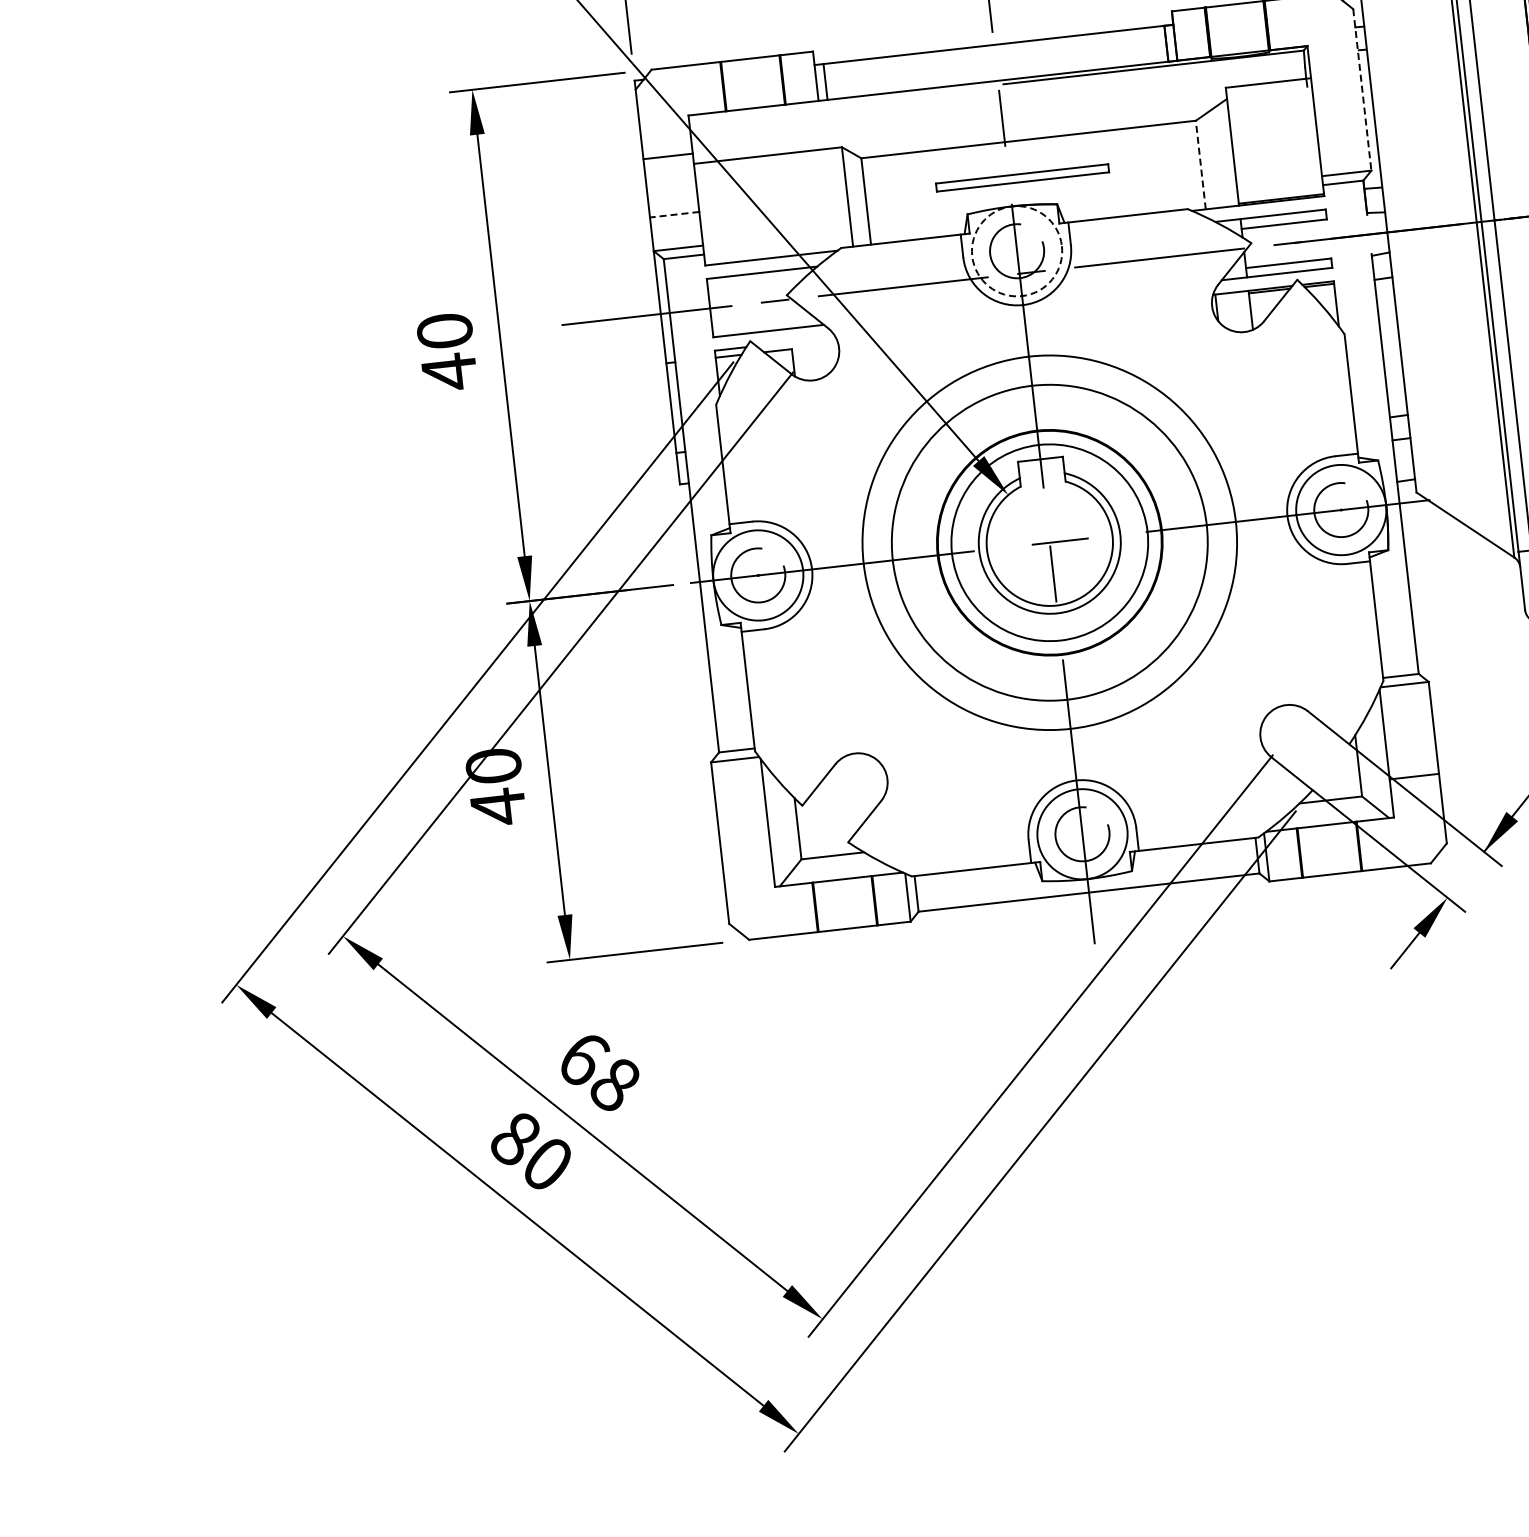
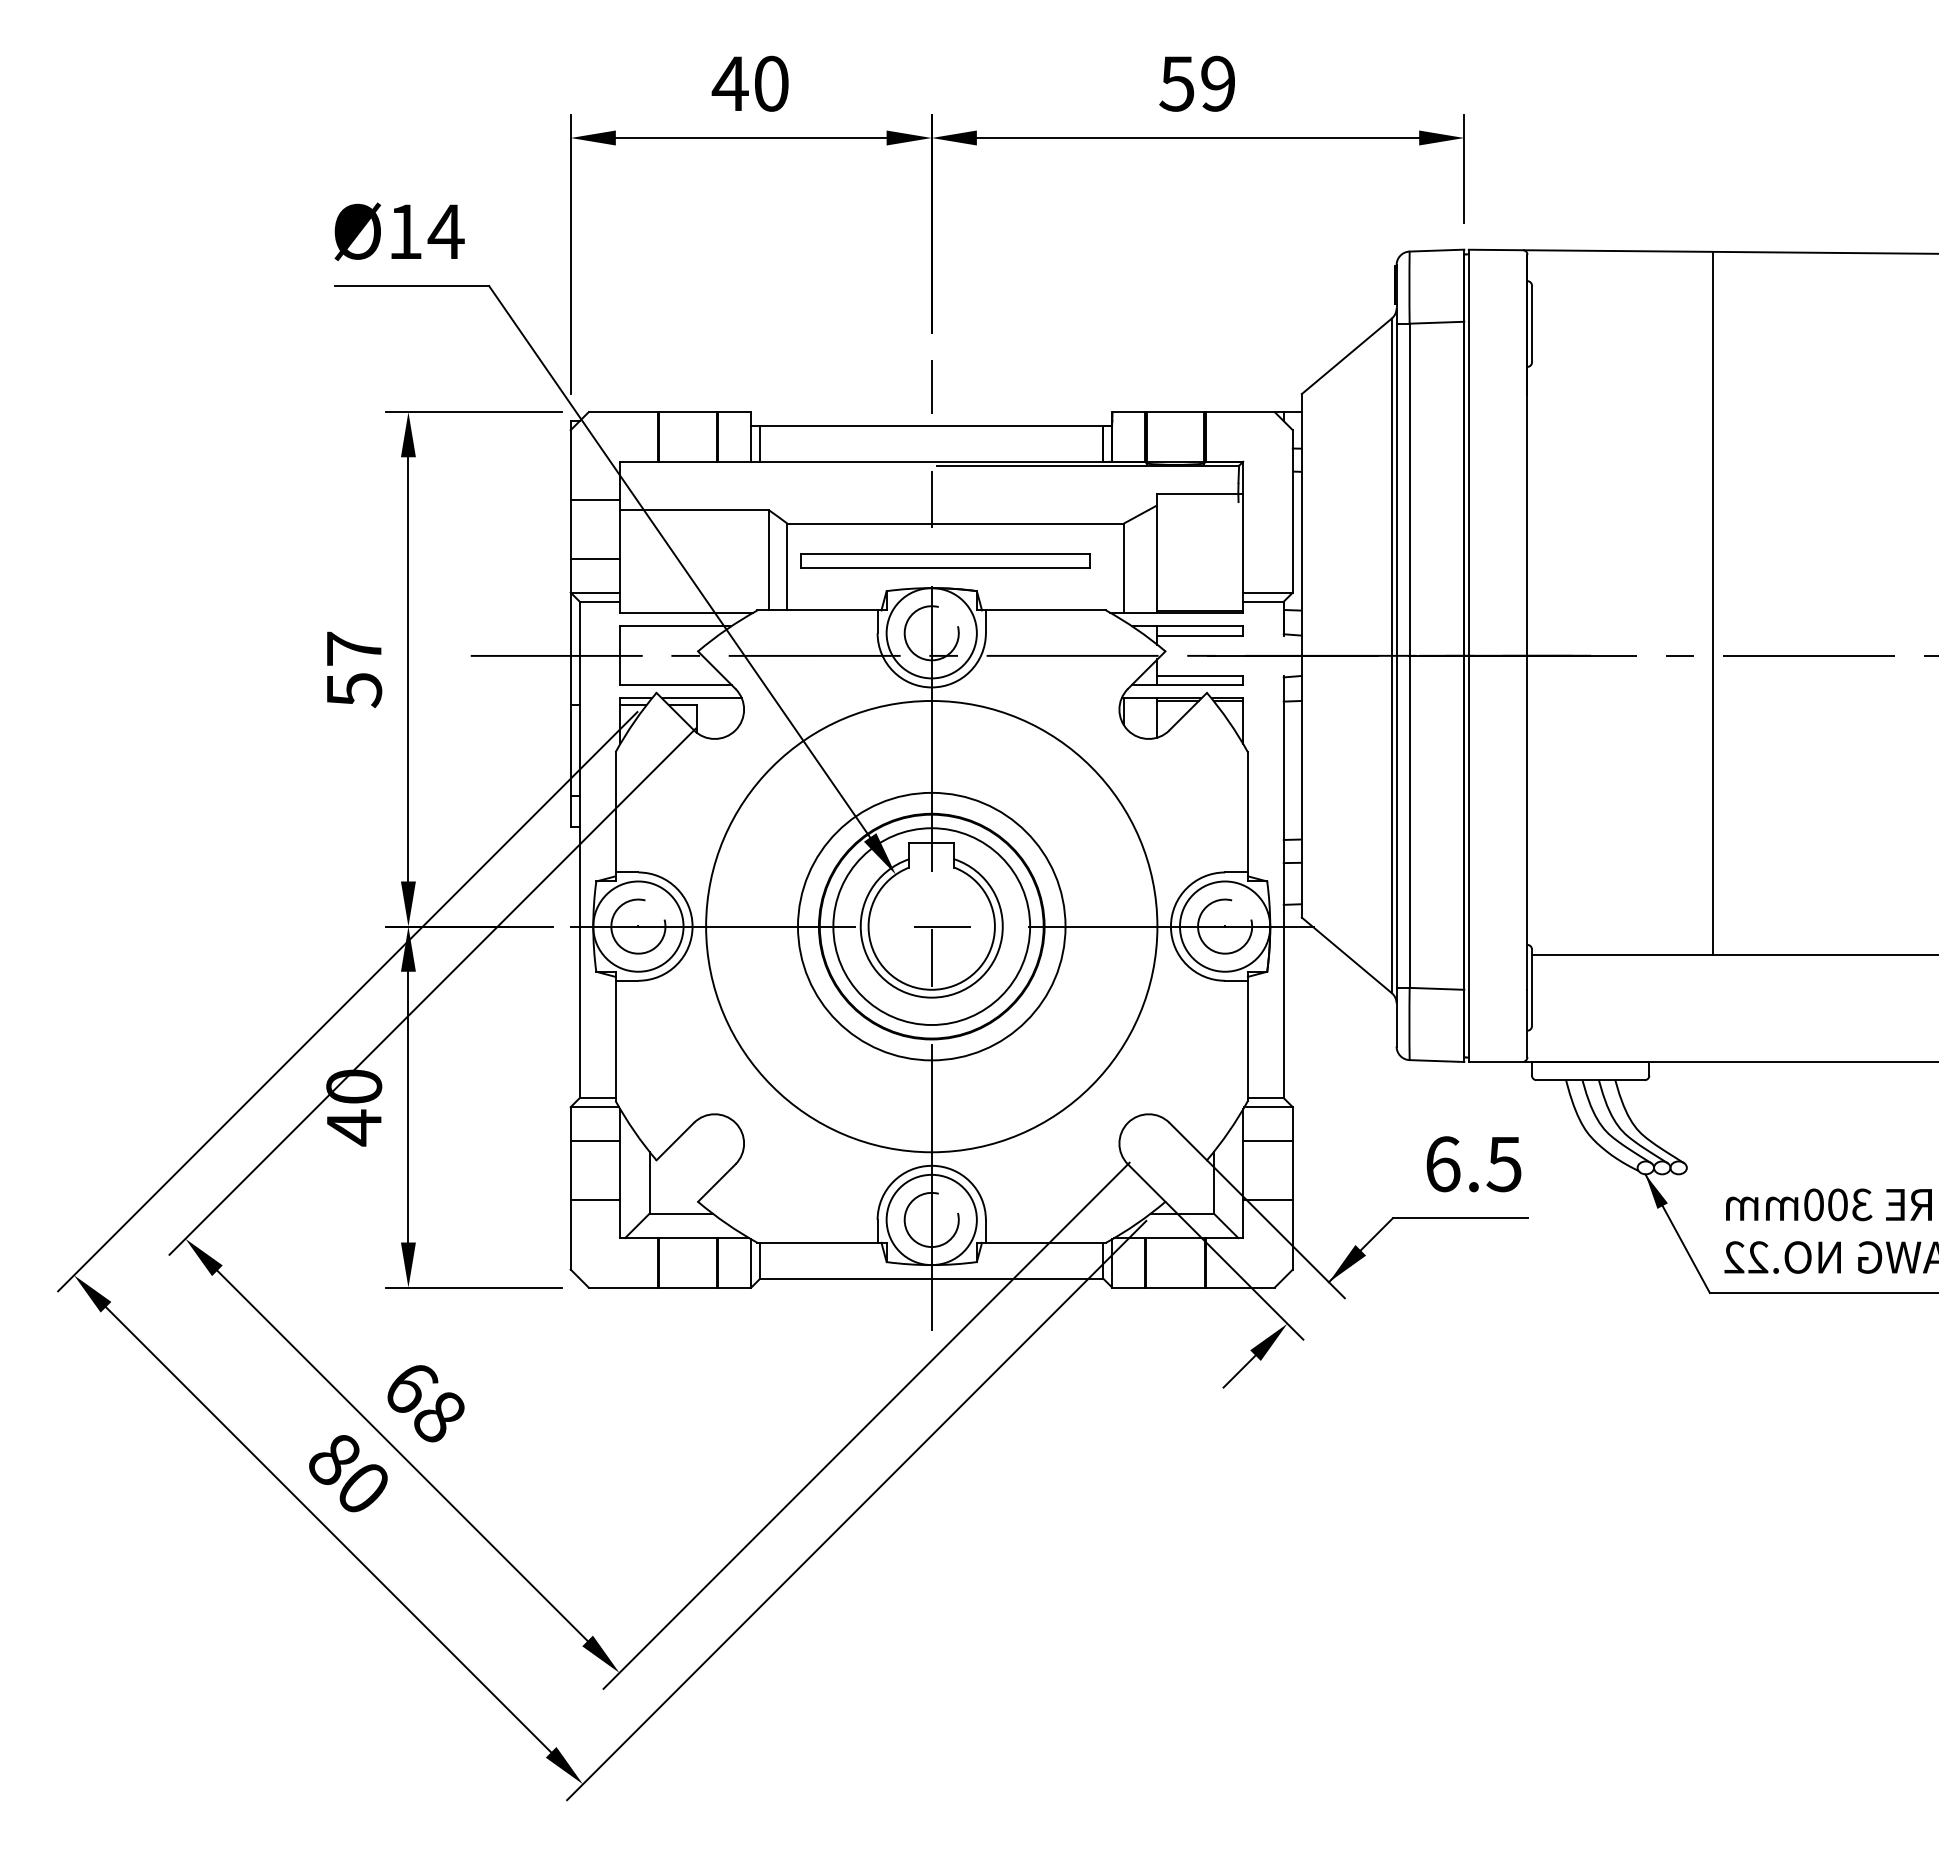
line: (1362, 90) -> (1292, 511), dashed -> solid
line: (1200, 165) -> (1123, 568), dashed -> solid
part: (1022, 177) -> (945, 560), size x1.67
line: (674, 214) -> (595, 558), dashed -> solid
circle: (1016, 251) -> (931, 633), dashed -> solid
line: (795, 341) -> (701, 698), added
text: (447, 351) -> (354, 669), 40 -> 57
circle: (1049, 542) -> (931, 926), size x0.71
circle: (1049, 542) -> (931, 926), size x1.43
line: (1407, 717) -> (1267, 1140), added
line: (739, 792) -> (595, 1140), added
line: (746, 851) -> (595, 1199), added

